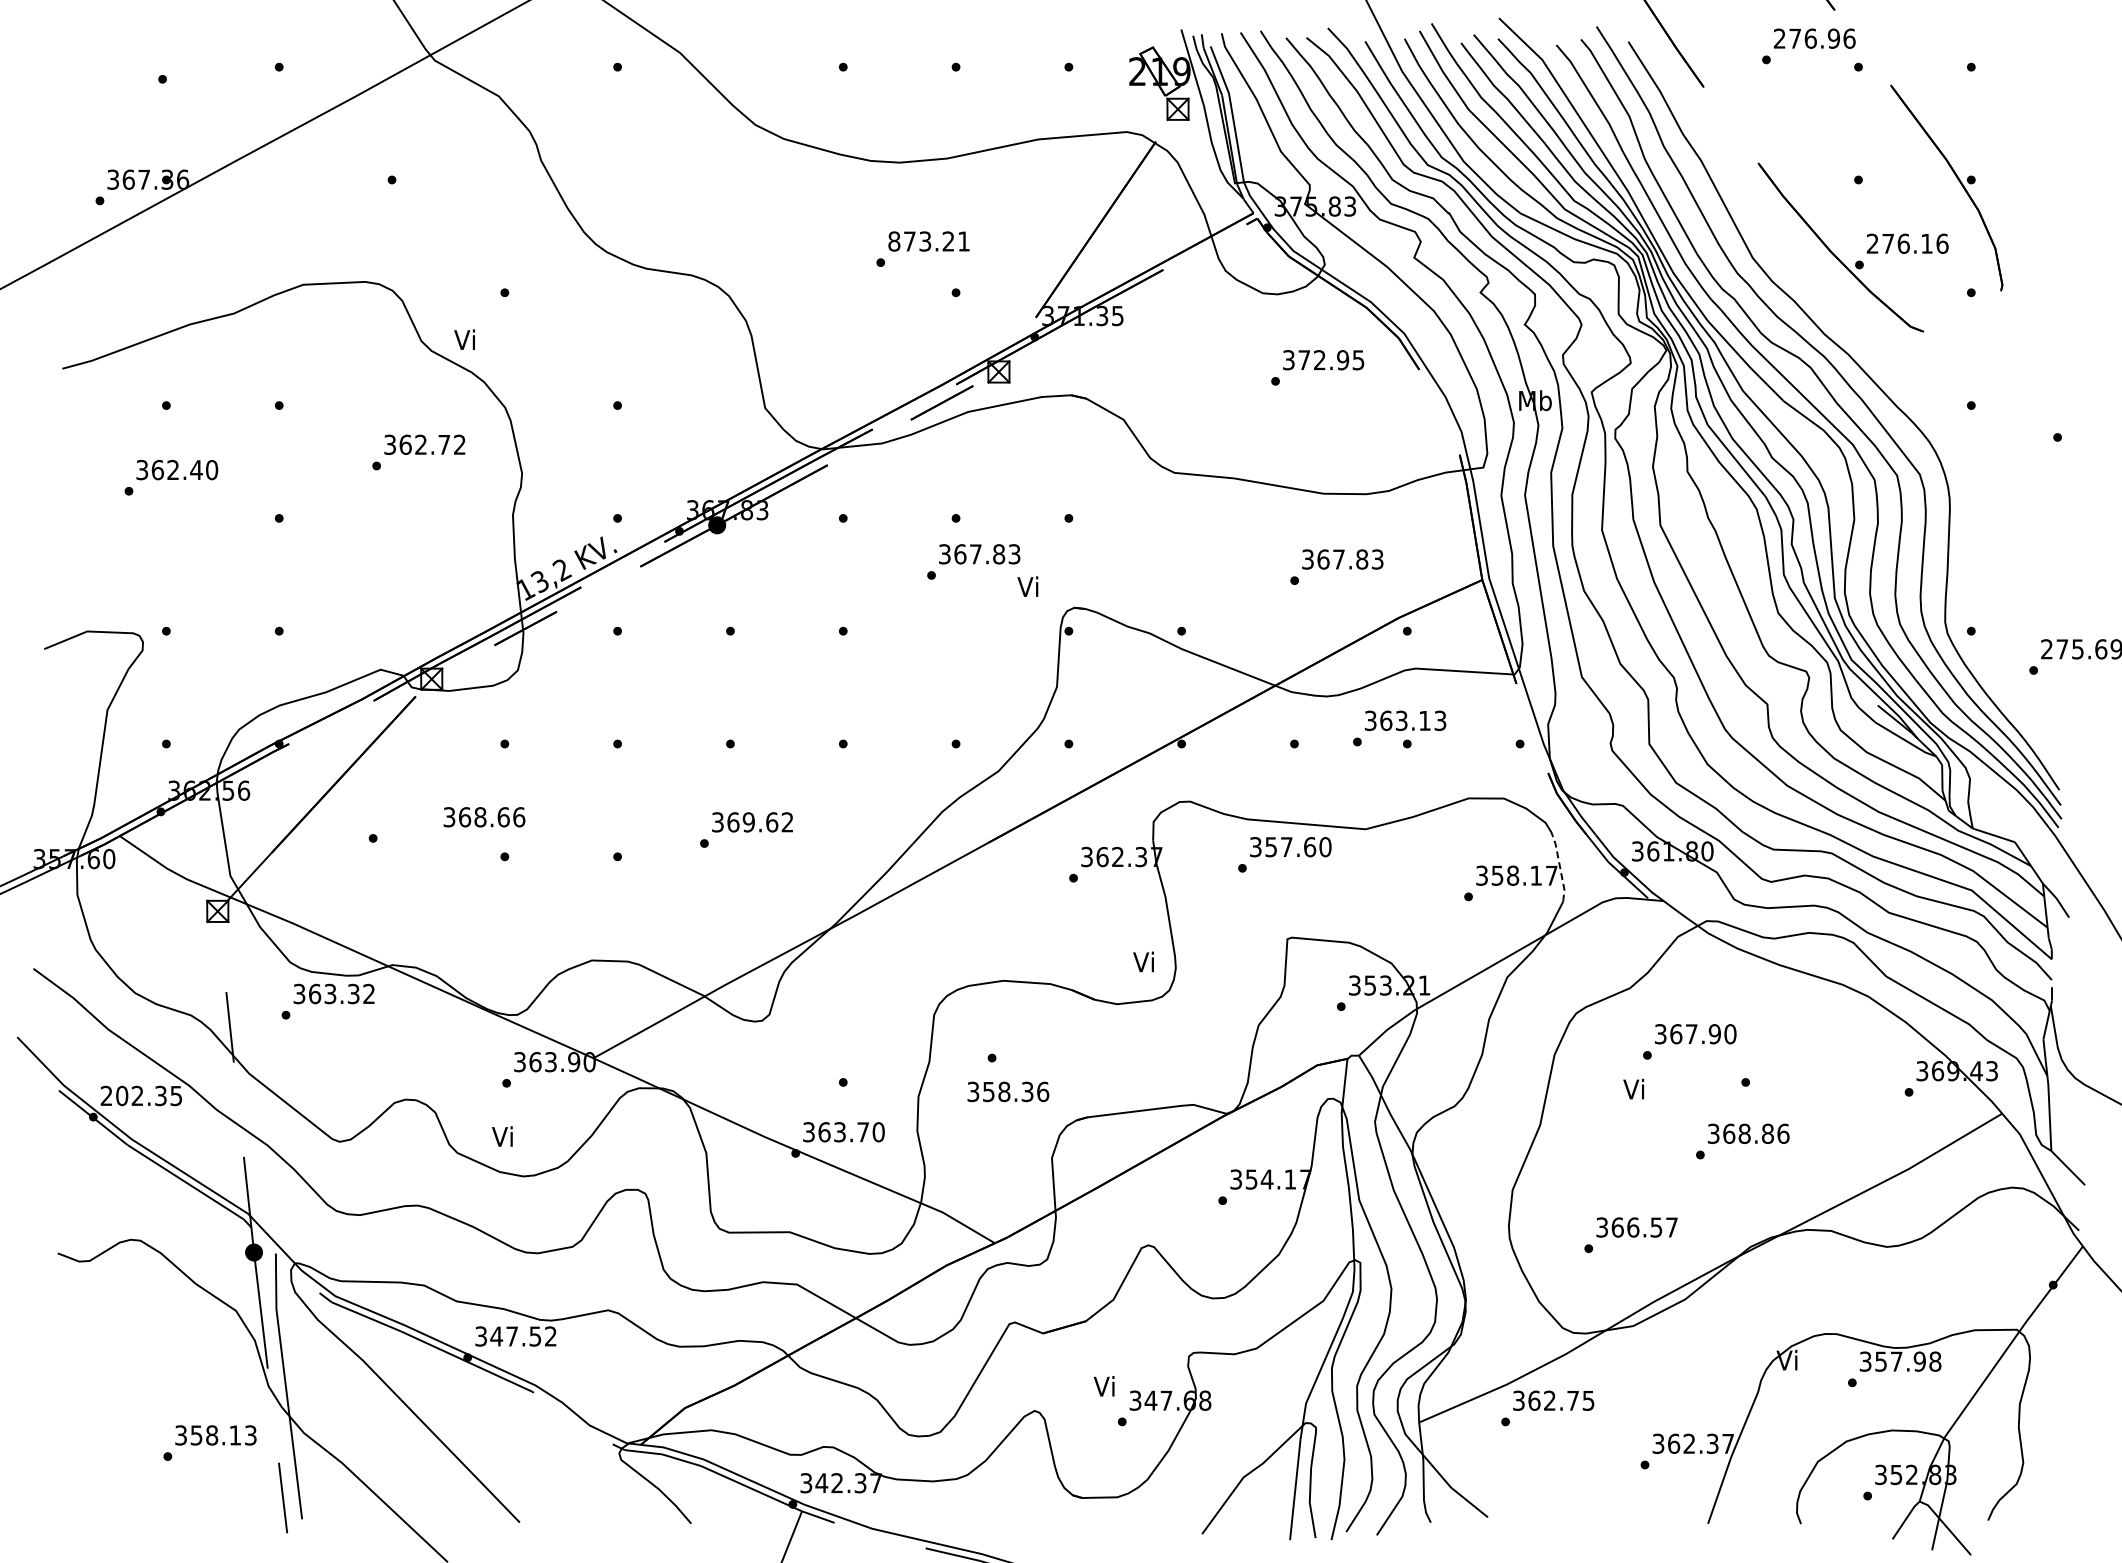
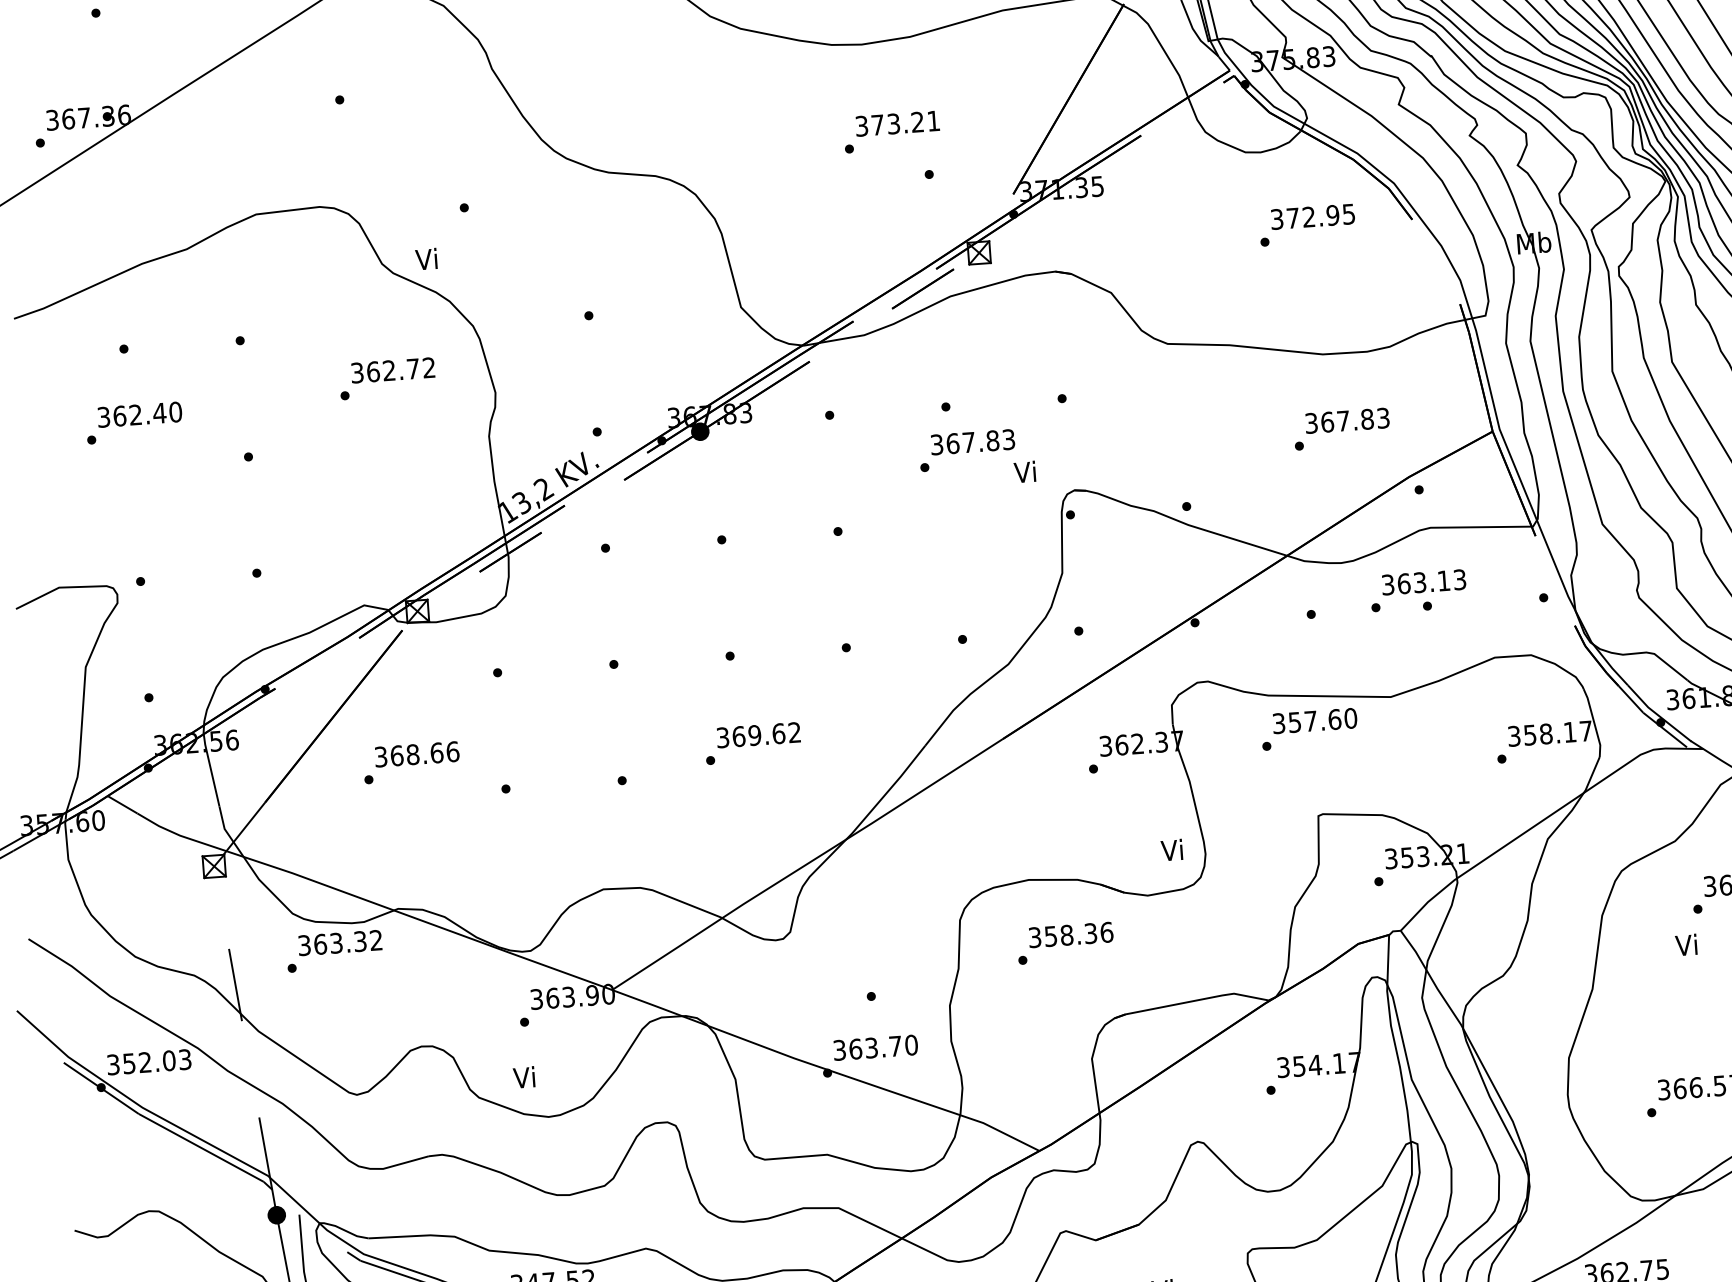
text: (894, 241) -> (862, 126), 873.21 -> 373.21
text: (484, 817) -> (417, 754), moved
line: (1560, 868) -> (1594, 723), dashed -> solid
text: (1008, 1091) -> (1071, 934), moved
text: (141, 1095) -> (149, 1061), 202.35 -> 352.03

